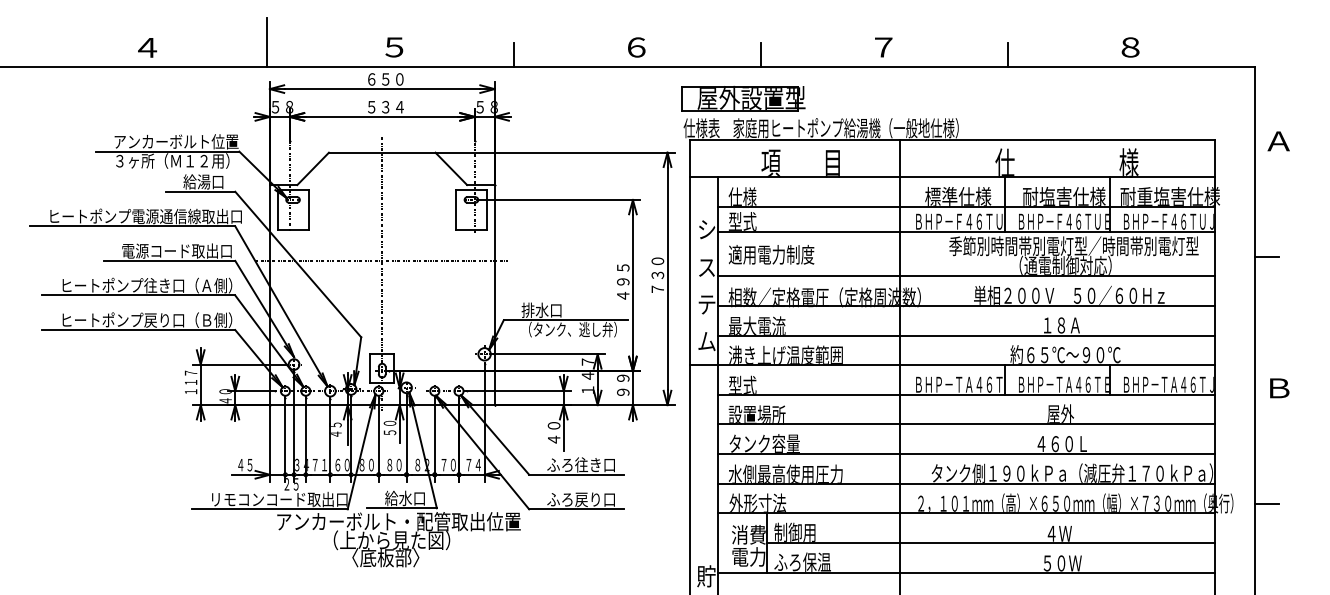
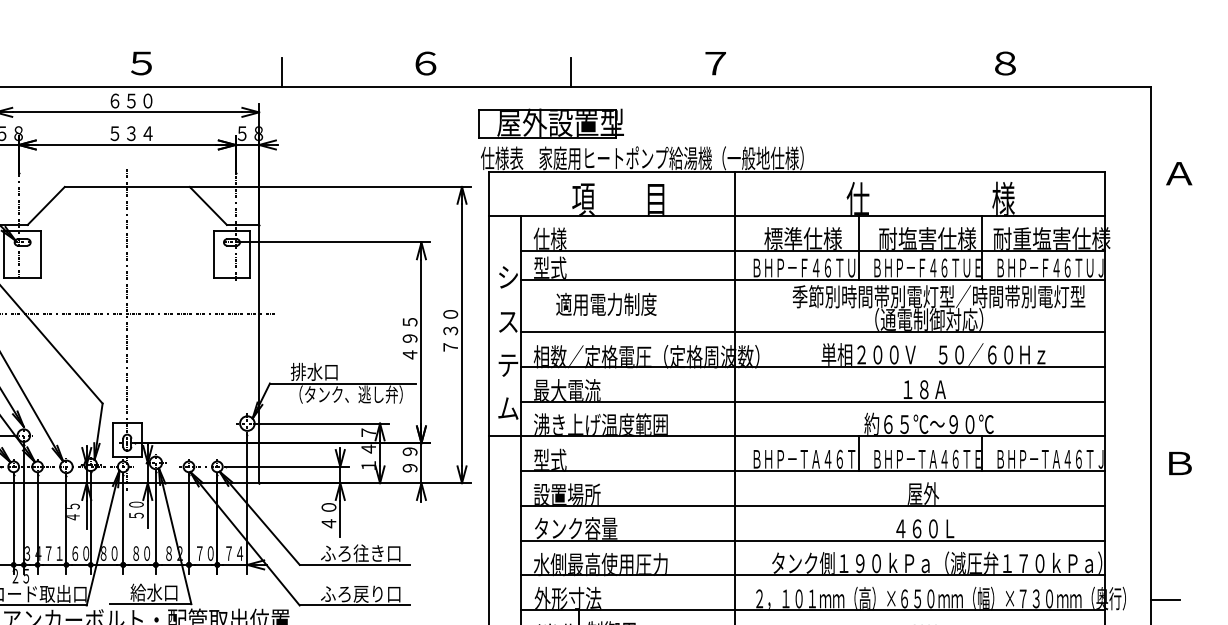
line: (1007, 54) -> (860, 71), removed
text: (771, 254) -> (606, 304), moved
line: (1266, 257) -> (1164, 309), removed

